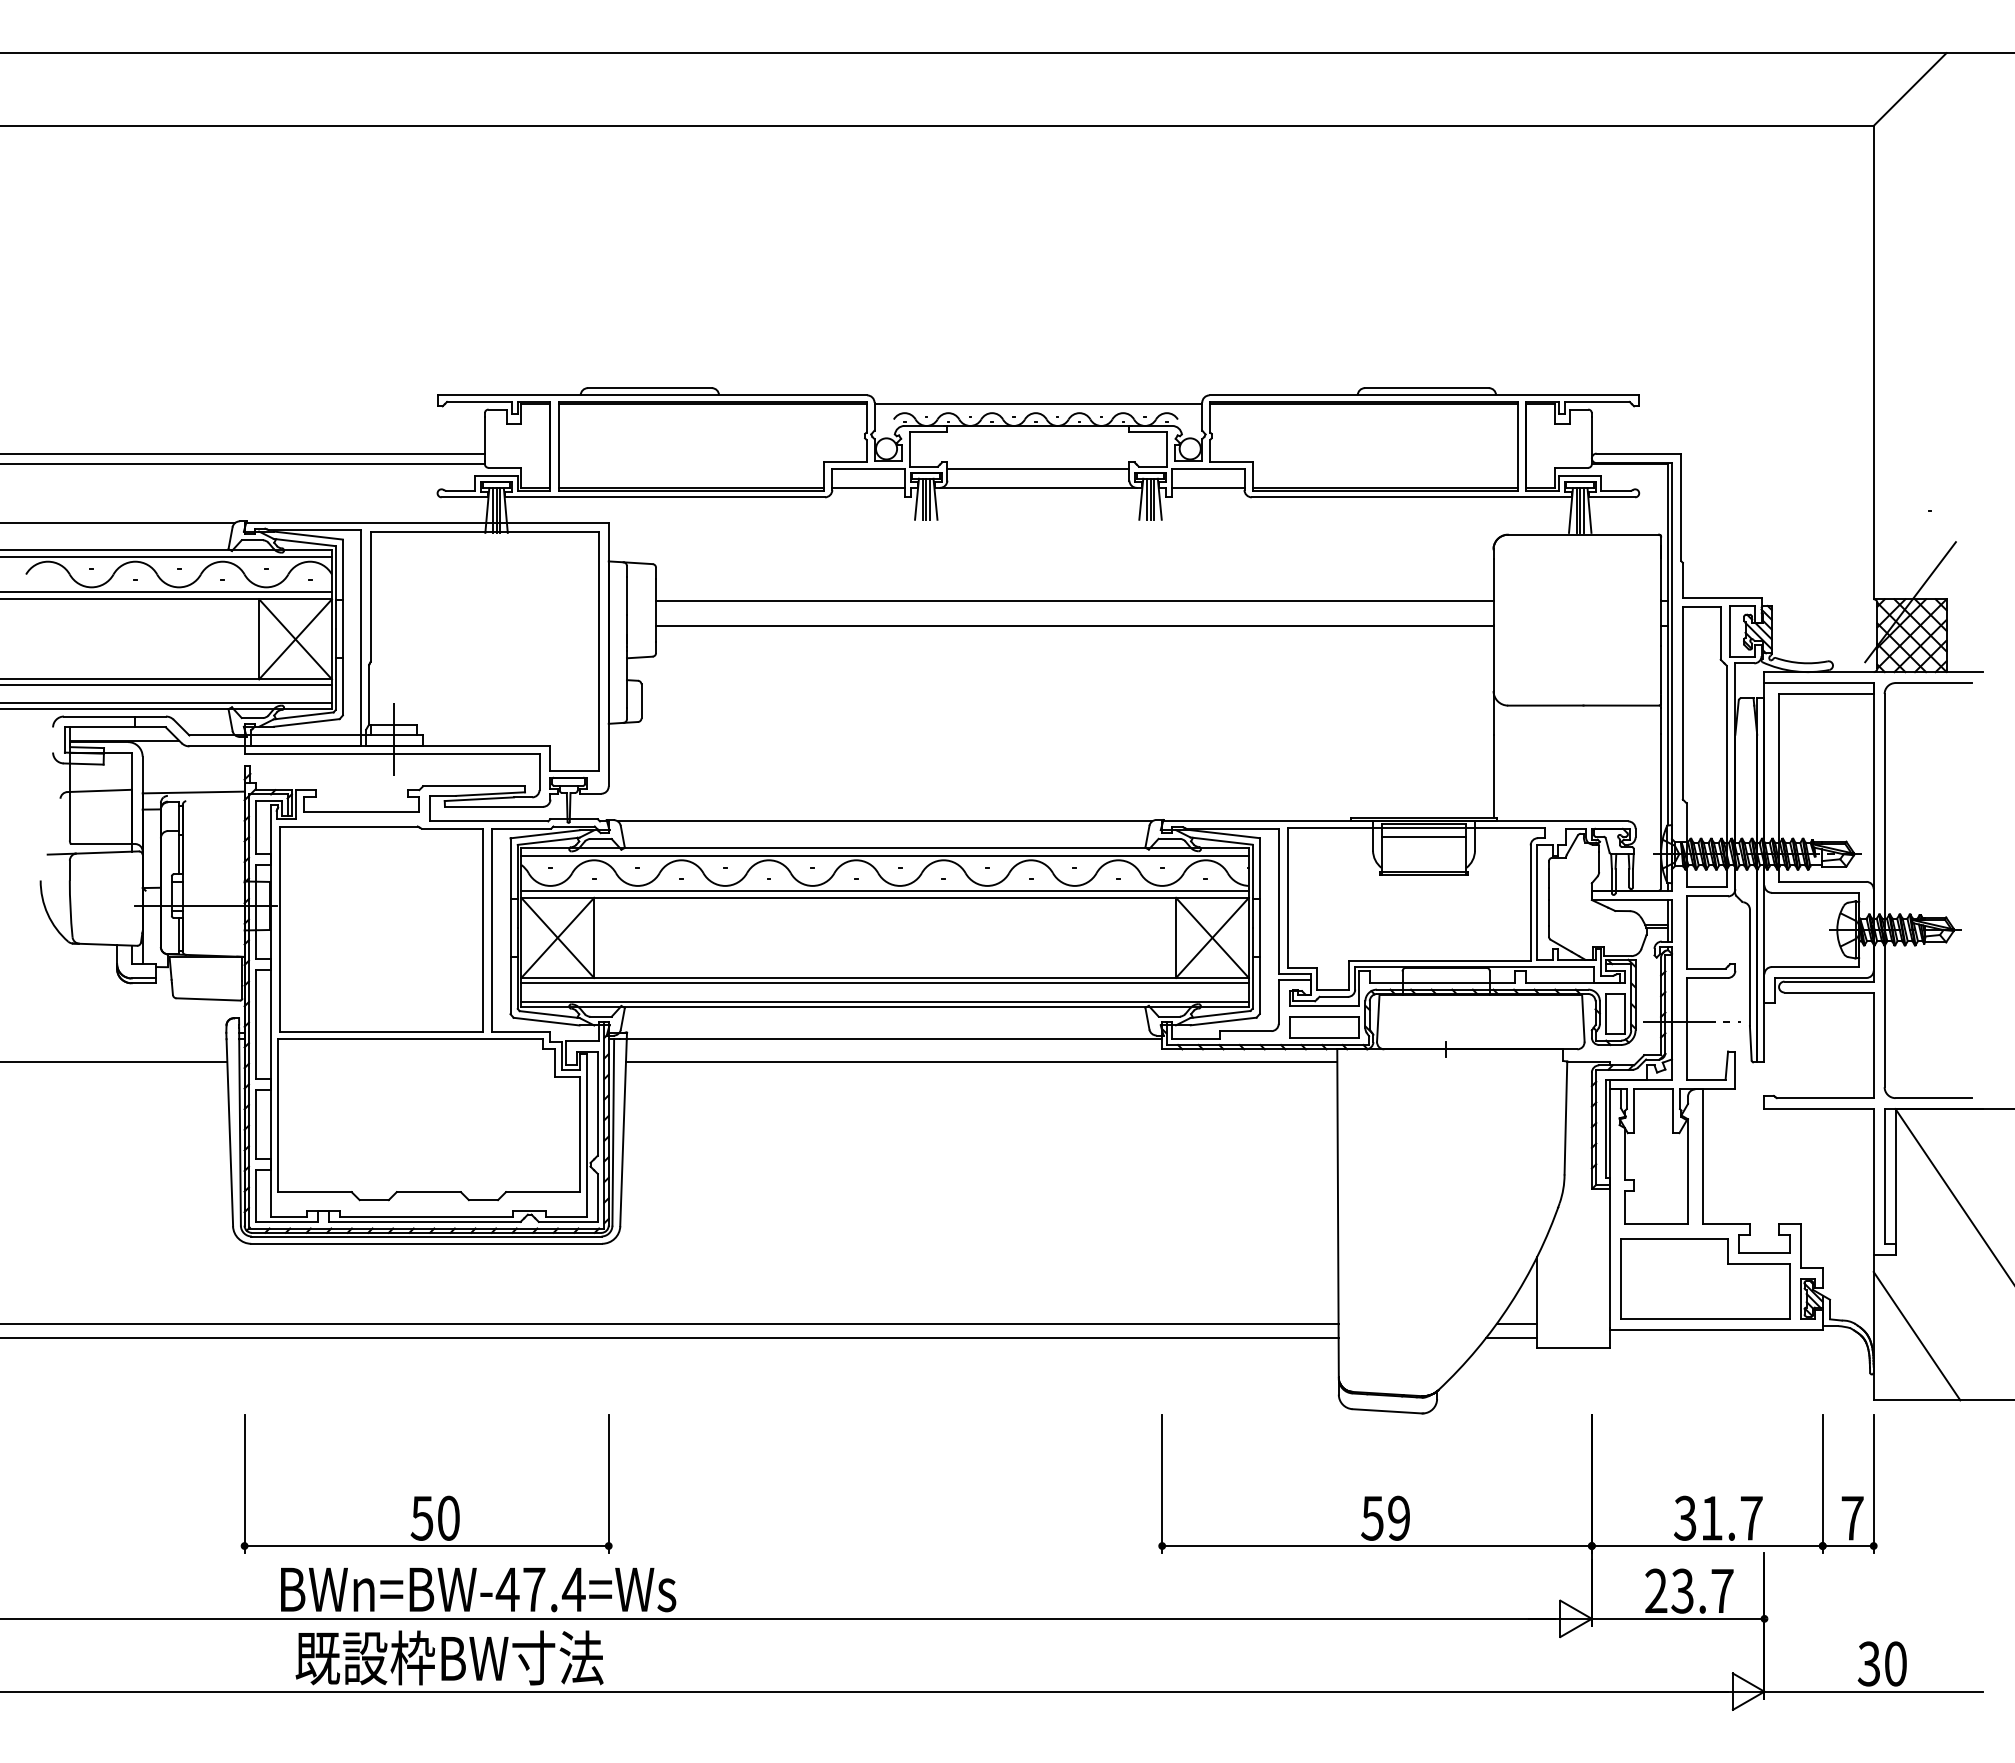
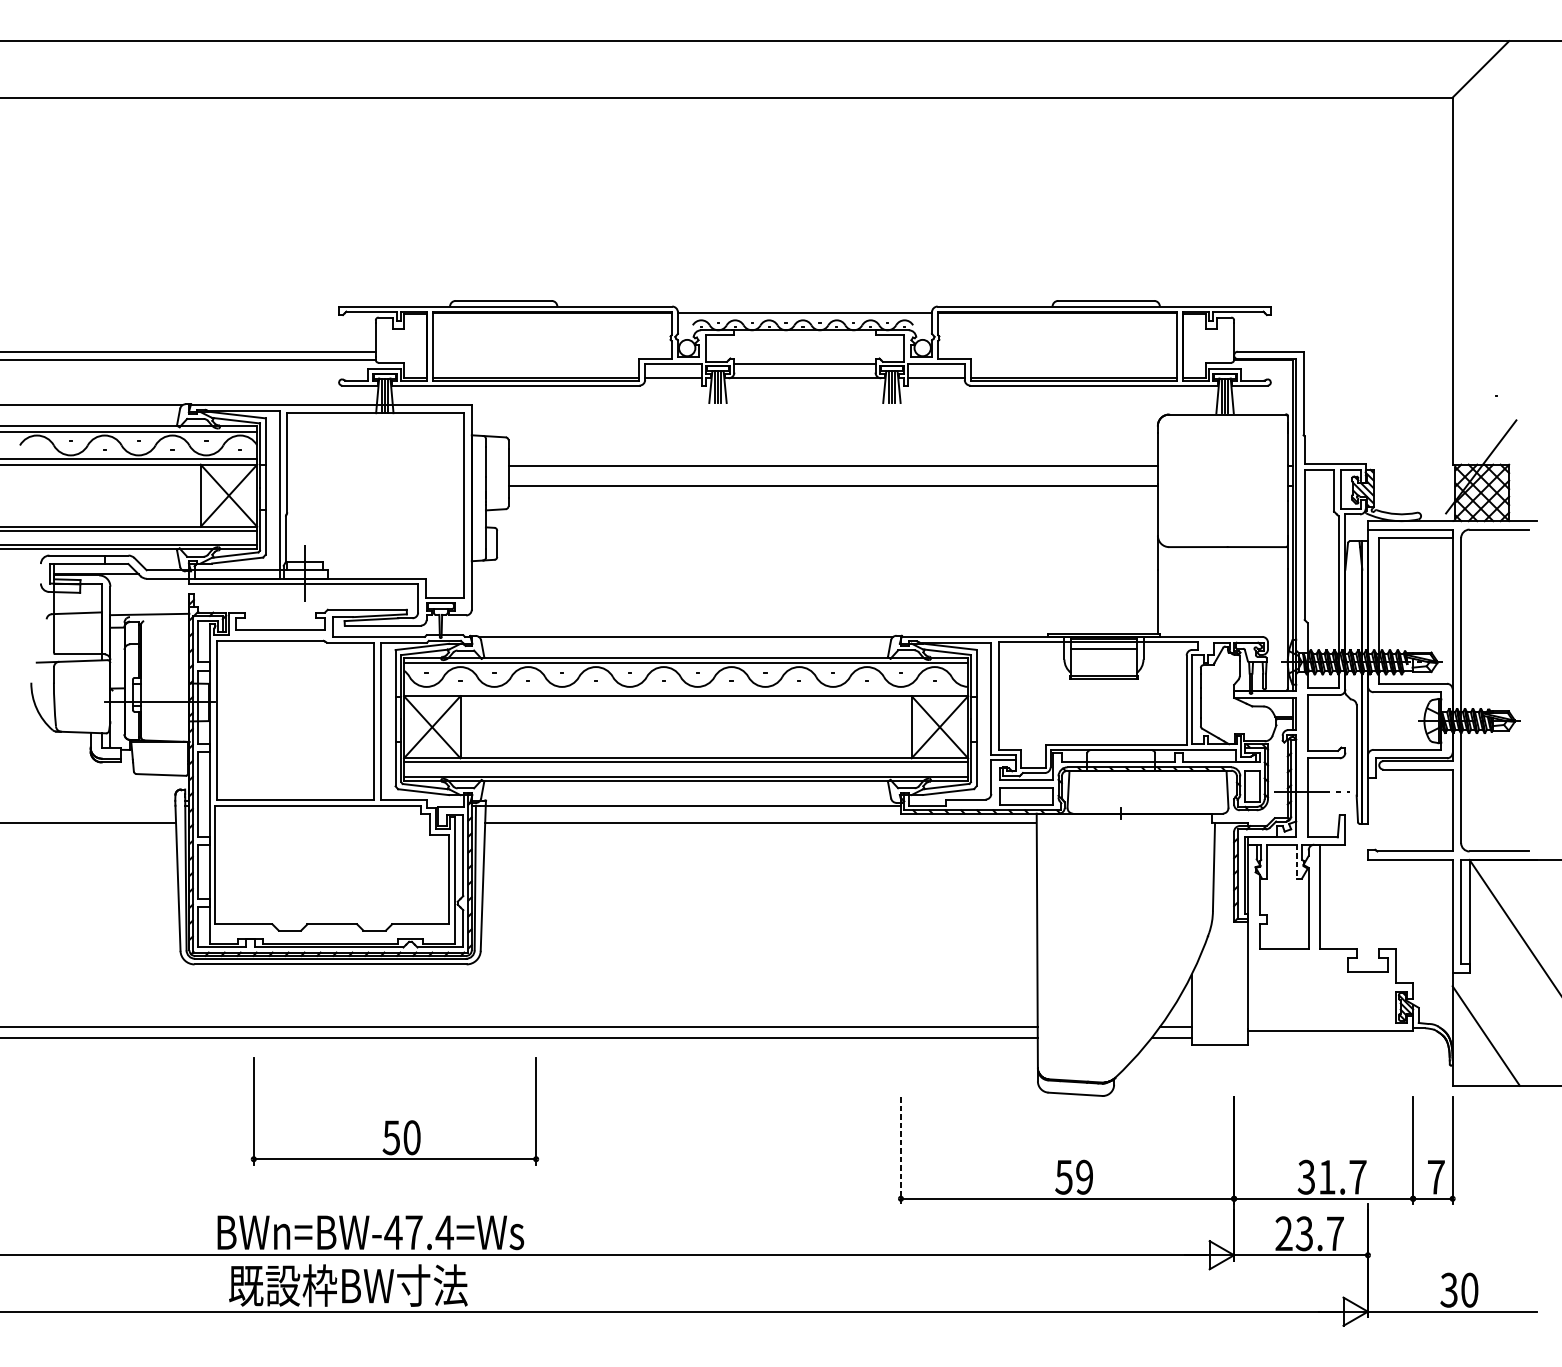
line: (884, 890) -> (685, 690), removed
line: (1672, 1111) -> (1296, 861), solid -> dashed
part: (1705, 1278) -> (1322, 991), removed
line: (1162, 1484) -> (901, 1151), solid -> dashed
part: (426, 1496) -> (394, 1120), moved

